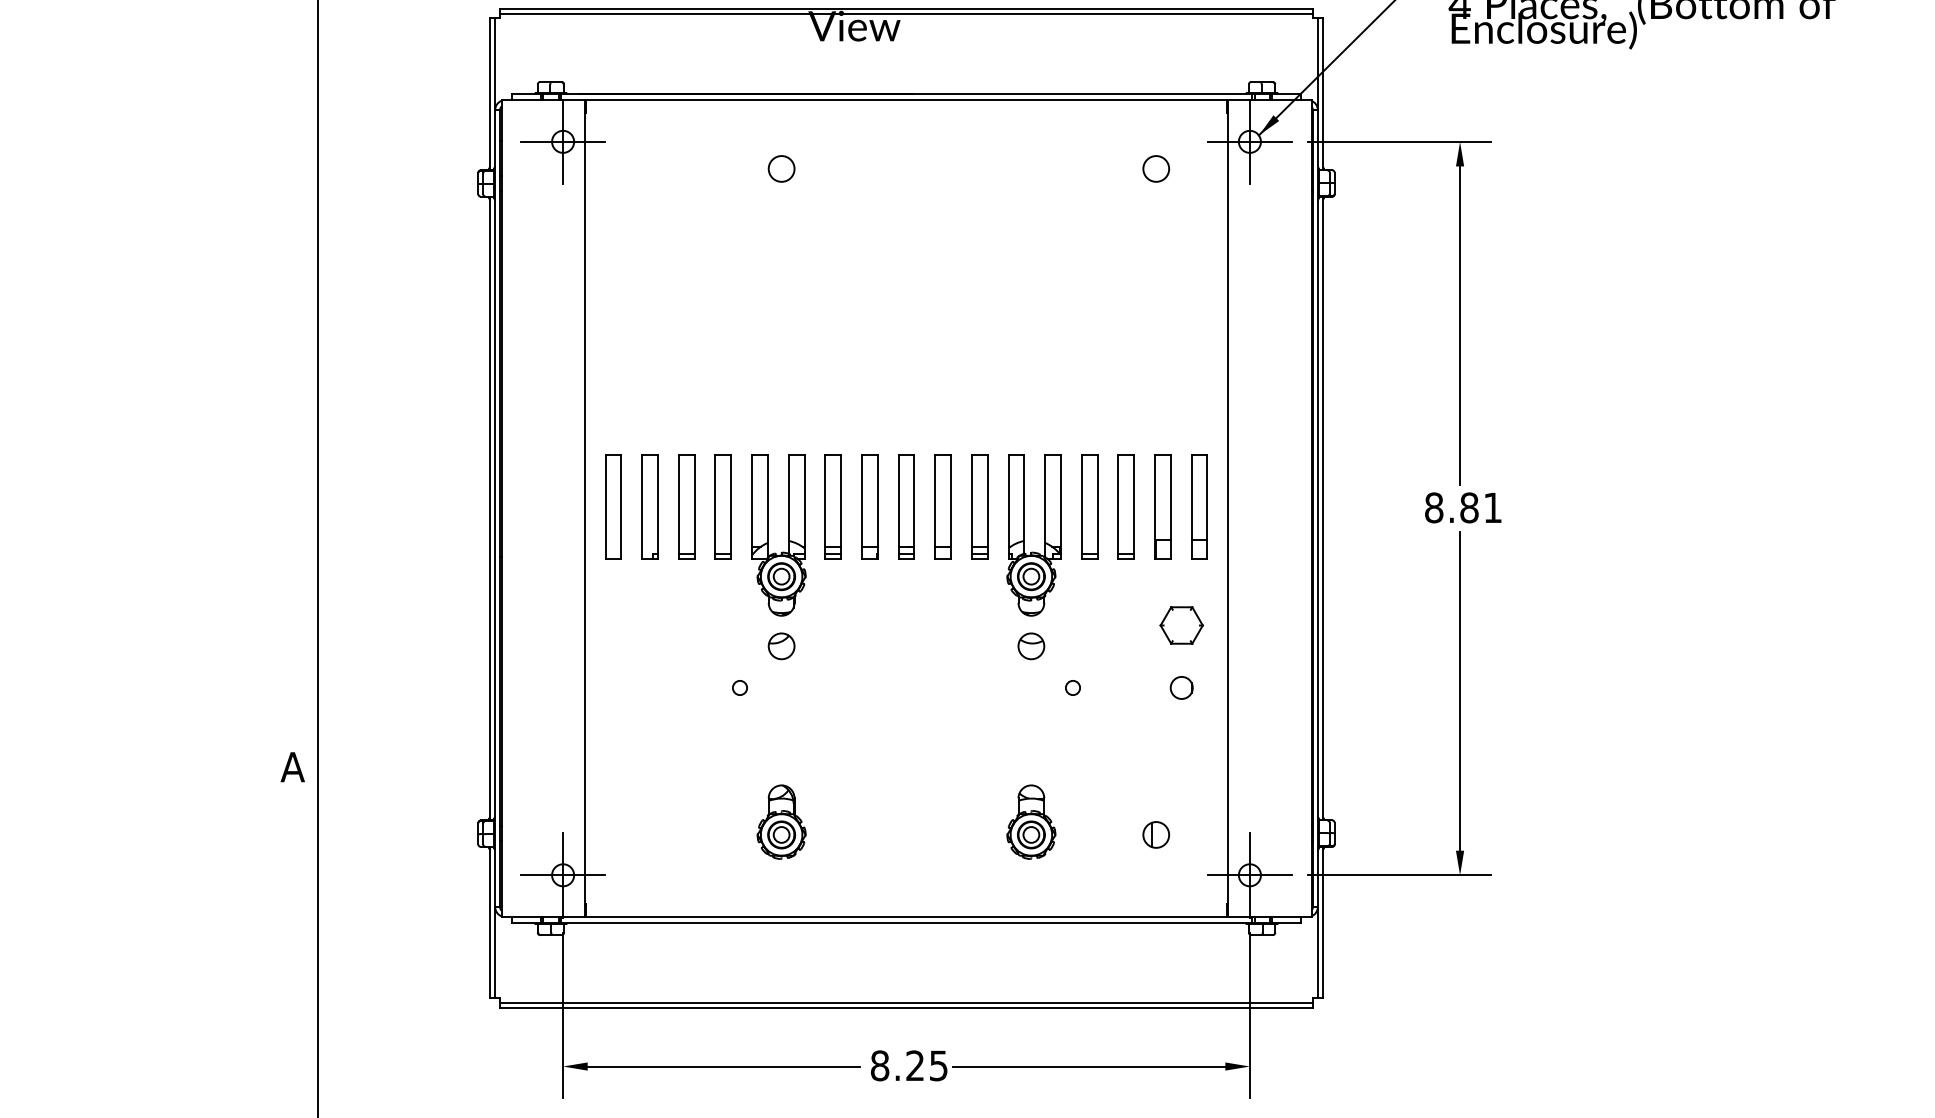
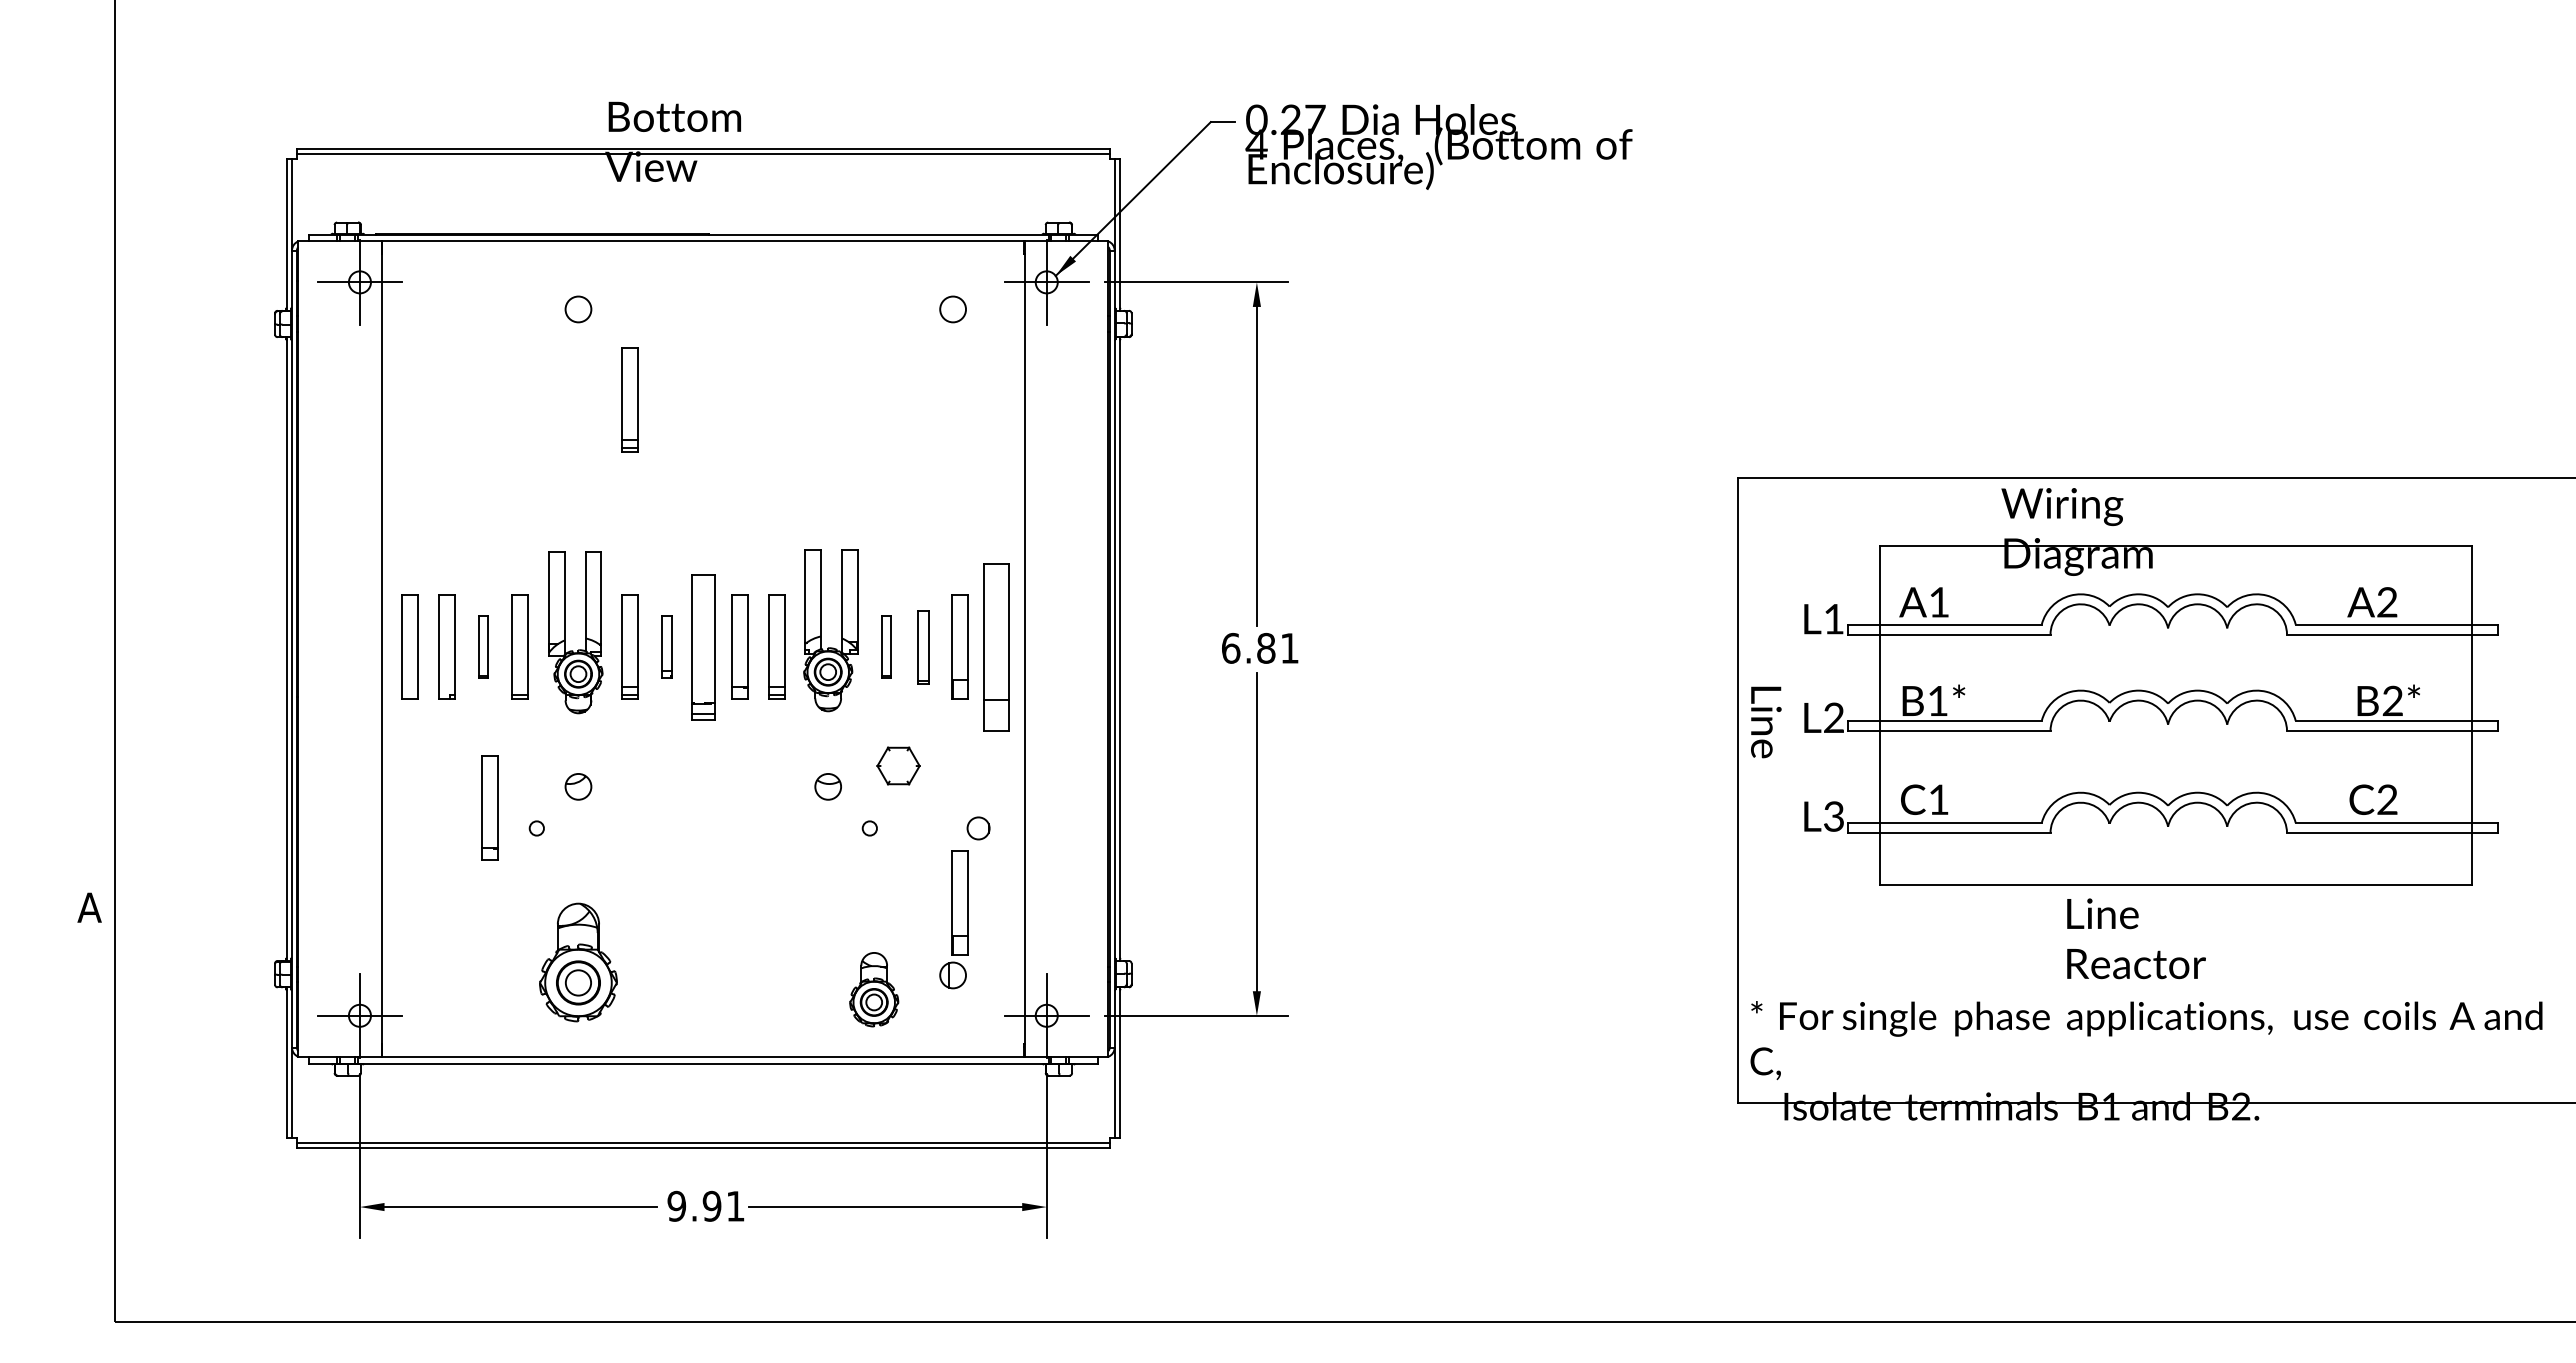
part: (832, 258) -> (629, 399), added
part: (686, 505) -> (483, 646), size x0.6
part: (869, 505) -> (666, 646), size x0.6
part: (905, 505) -> (702, 646), size x1.4
part: (1089, 505) -> (886, 646), size x0.6
part: (1125, 505) -> (922, 646), size x0.7
part: (1199, 505) -> (996, 646), size x1.6
text: (1433, 507) -> (1230, 648), 8.81 -> 6.81
part: (768, 534) -> (565, 632), moved
part: (1024, 534) -> (821, 630), moved
part: (1181, 624) -> (898, 765), moved
part: (692, 666) -> (489, 807), added
part: (1162, 761) -> (959, 902), added
part: (781, 821) -> (578, 962), size x1.6
part: (1031, 821) -> (874, 989), moved
text: (908, 1065) -> (705, 1206), 8.25 -> 9.91

